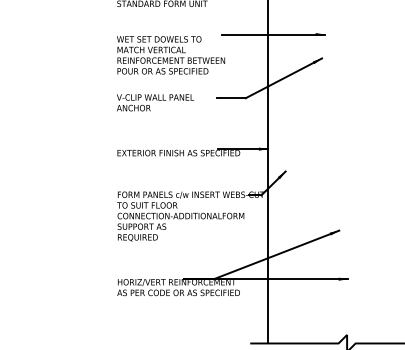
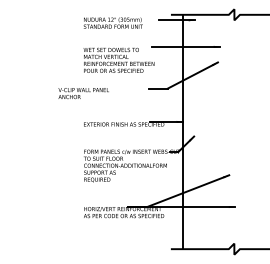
text: (154, 102) -> (83, 93), moved

